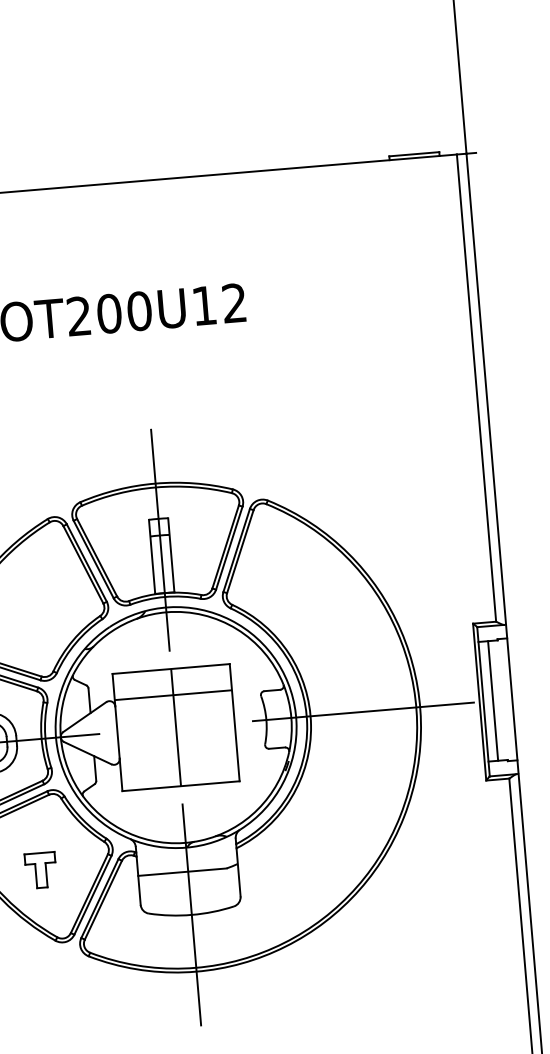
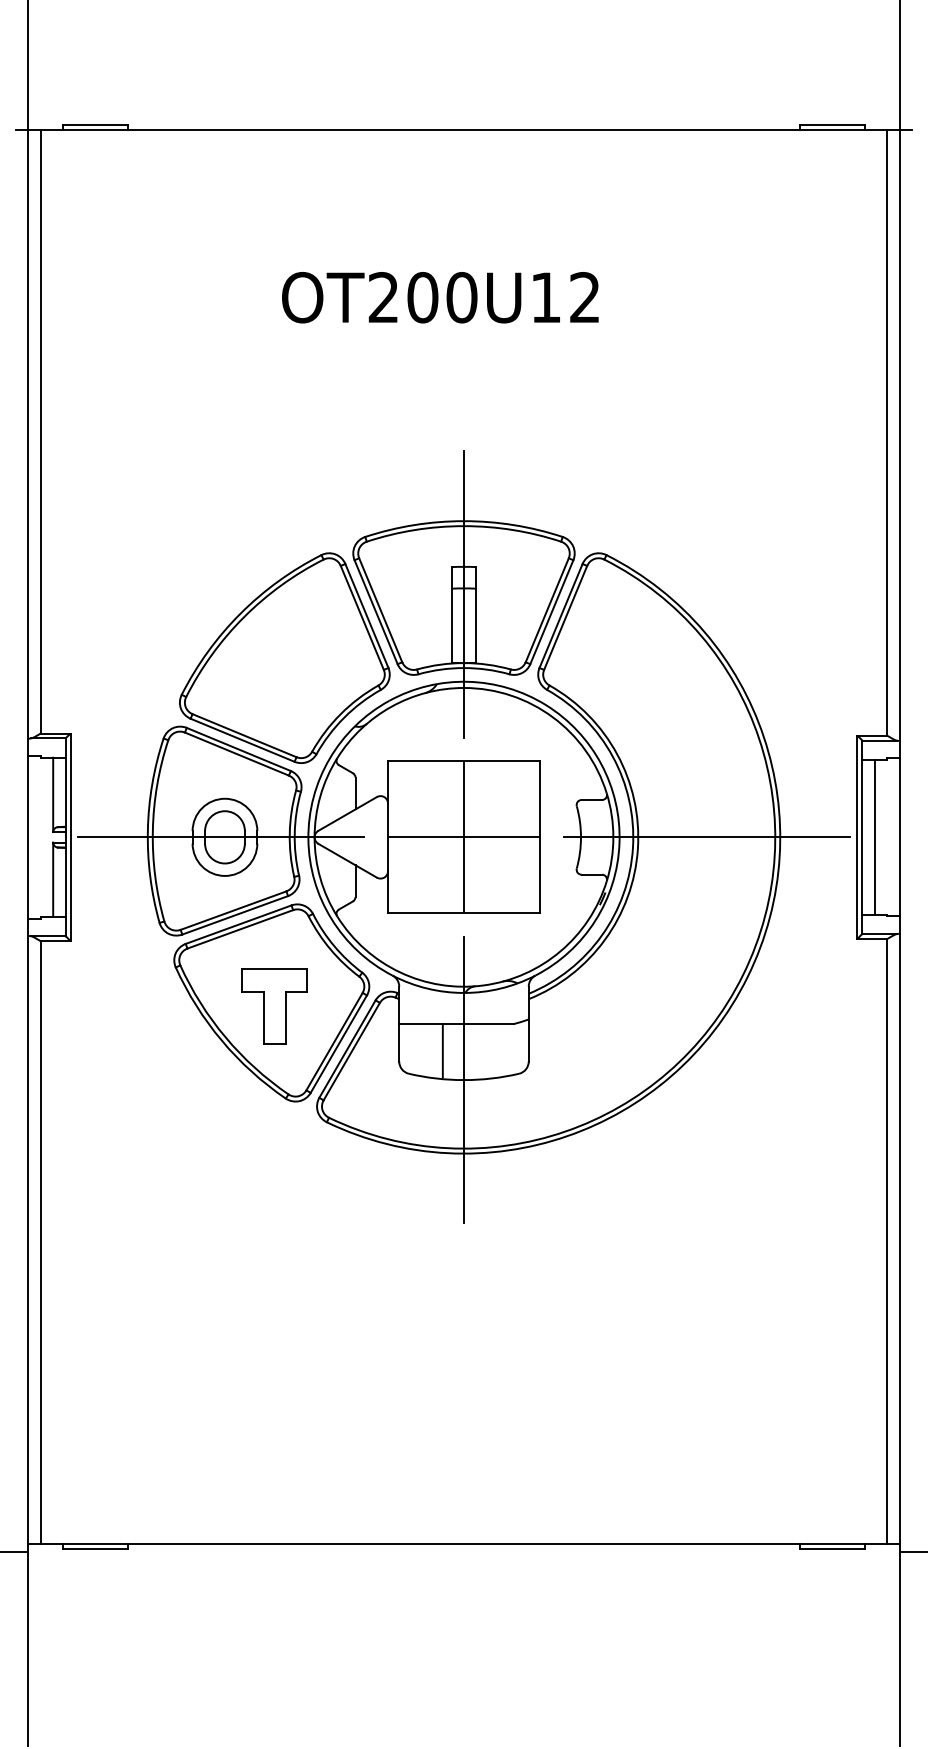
line: (173, 695) -> (463, 837), moved
part: (40, 870) -> (274, 1006), size x1.67
line: (173, 893) -> (442, 1050), added

